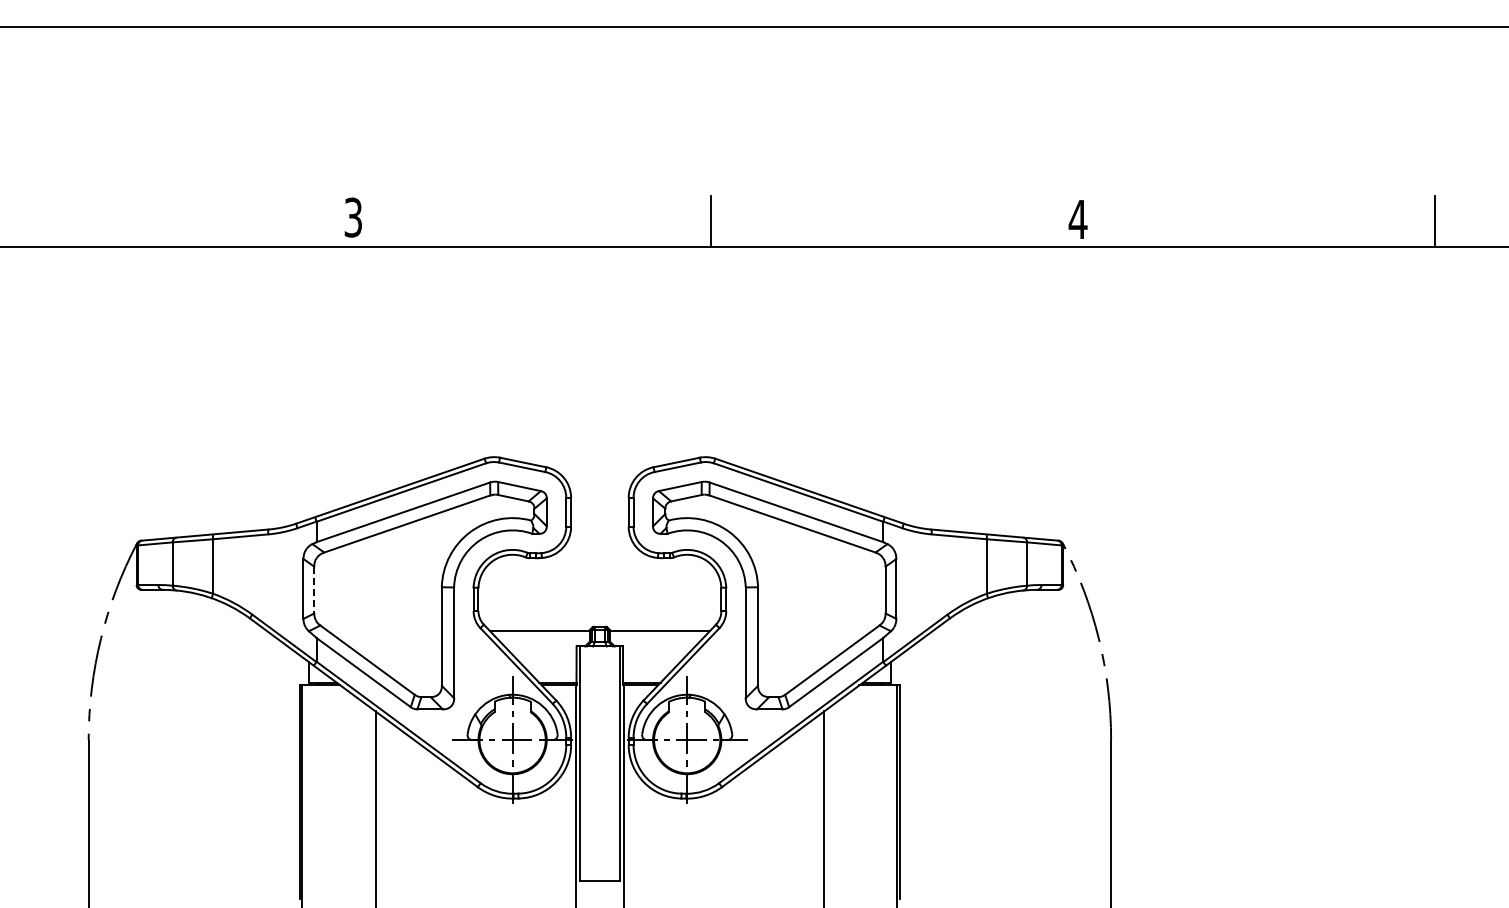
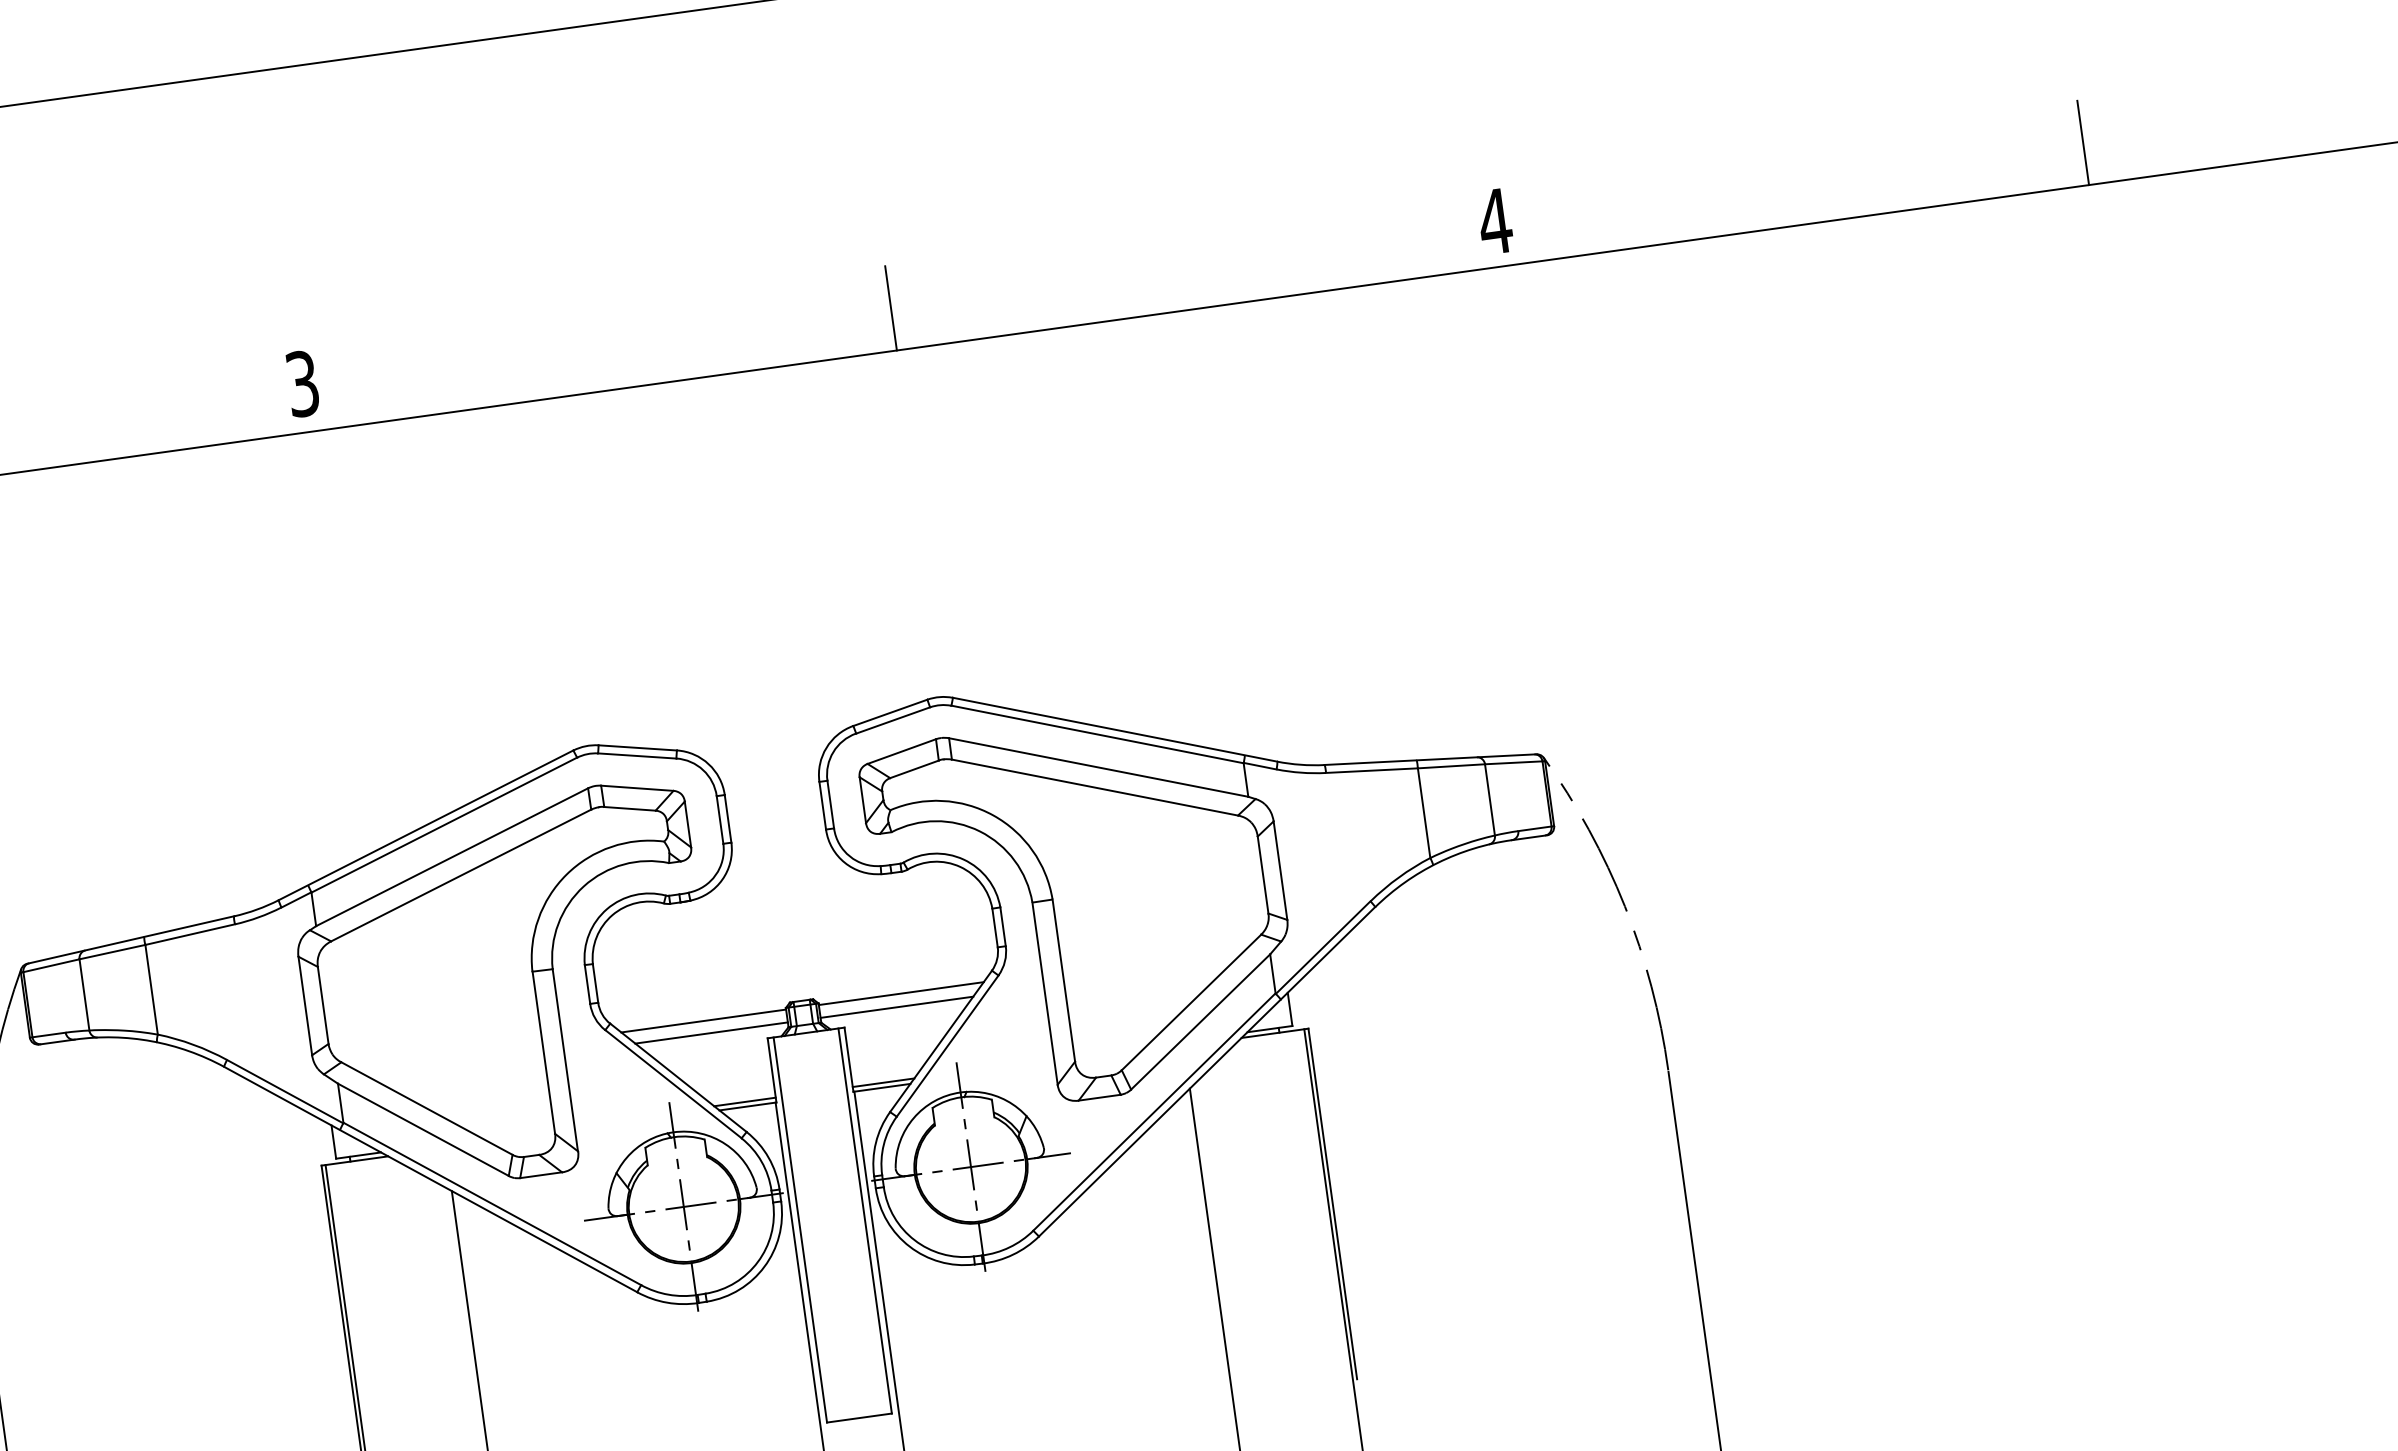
line: (314, 590) -> (323, 1006), dashed -> solid
line: (543, 638) -> (711, 1032), added
line: (655, 638) -> (895, 1007), added

